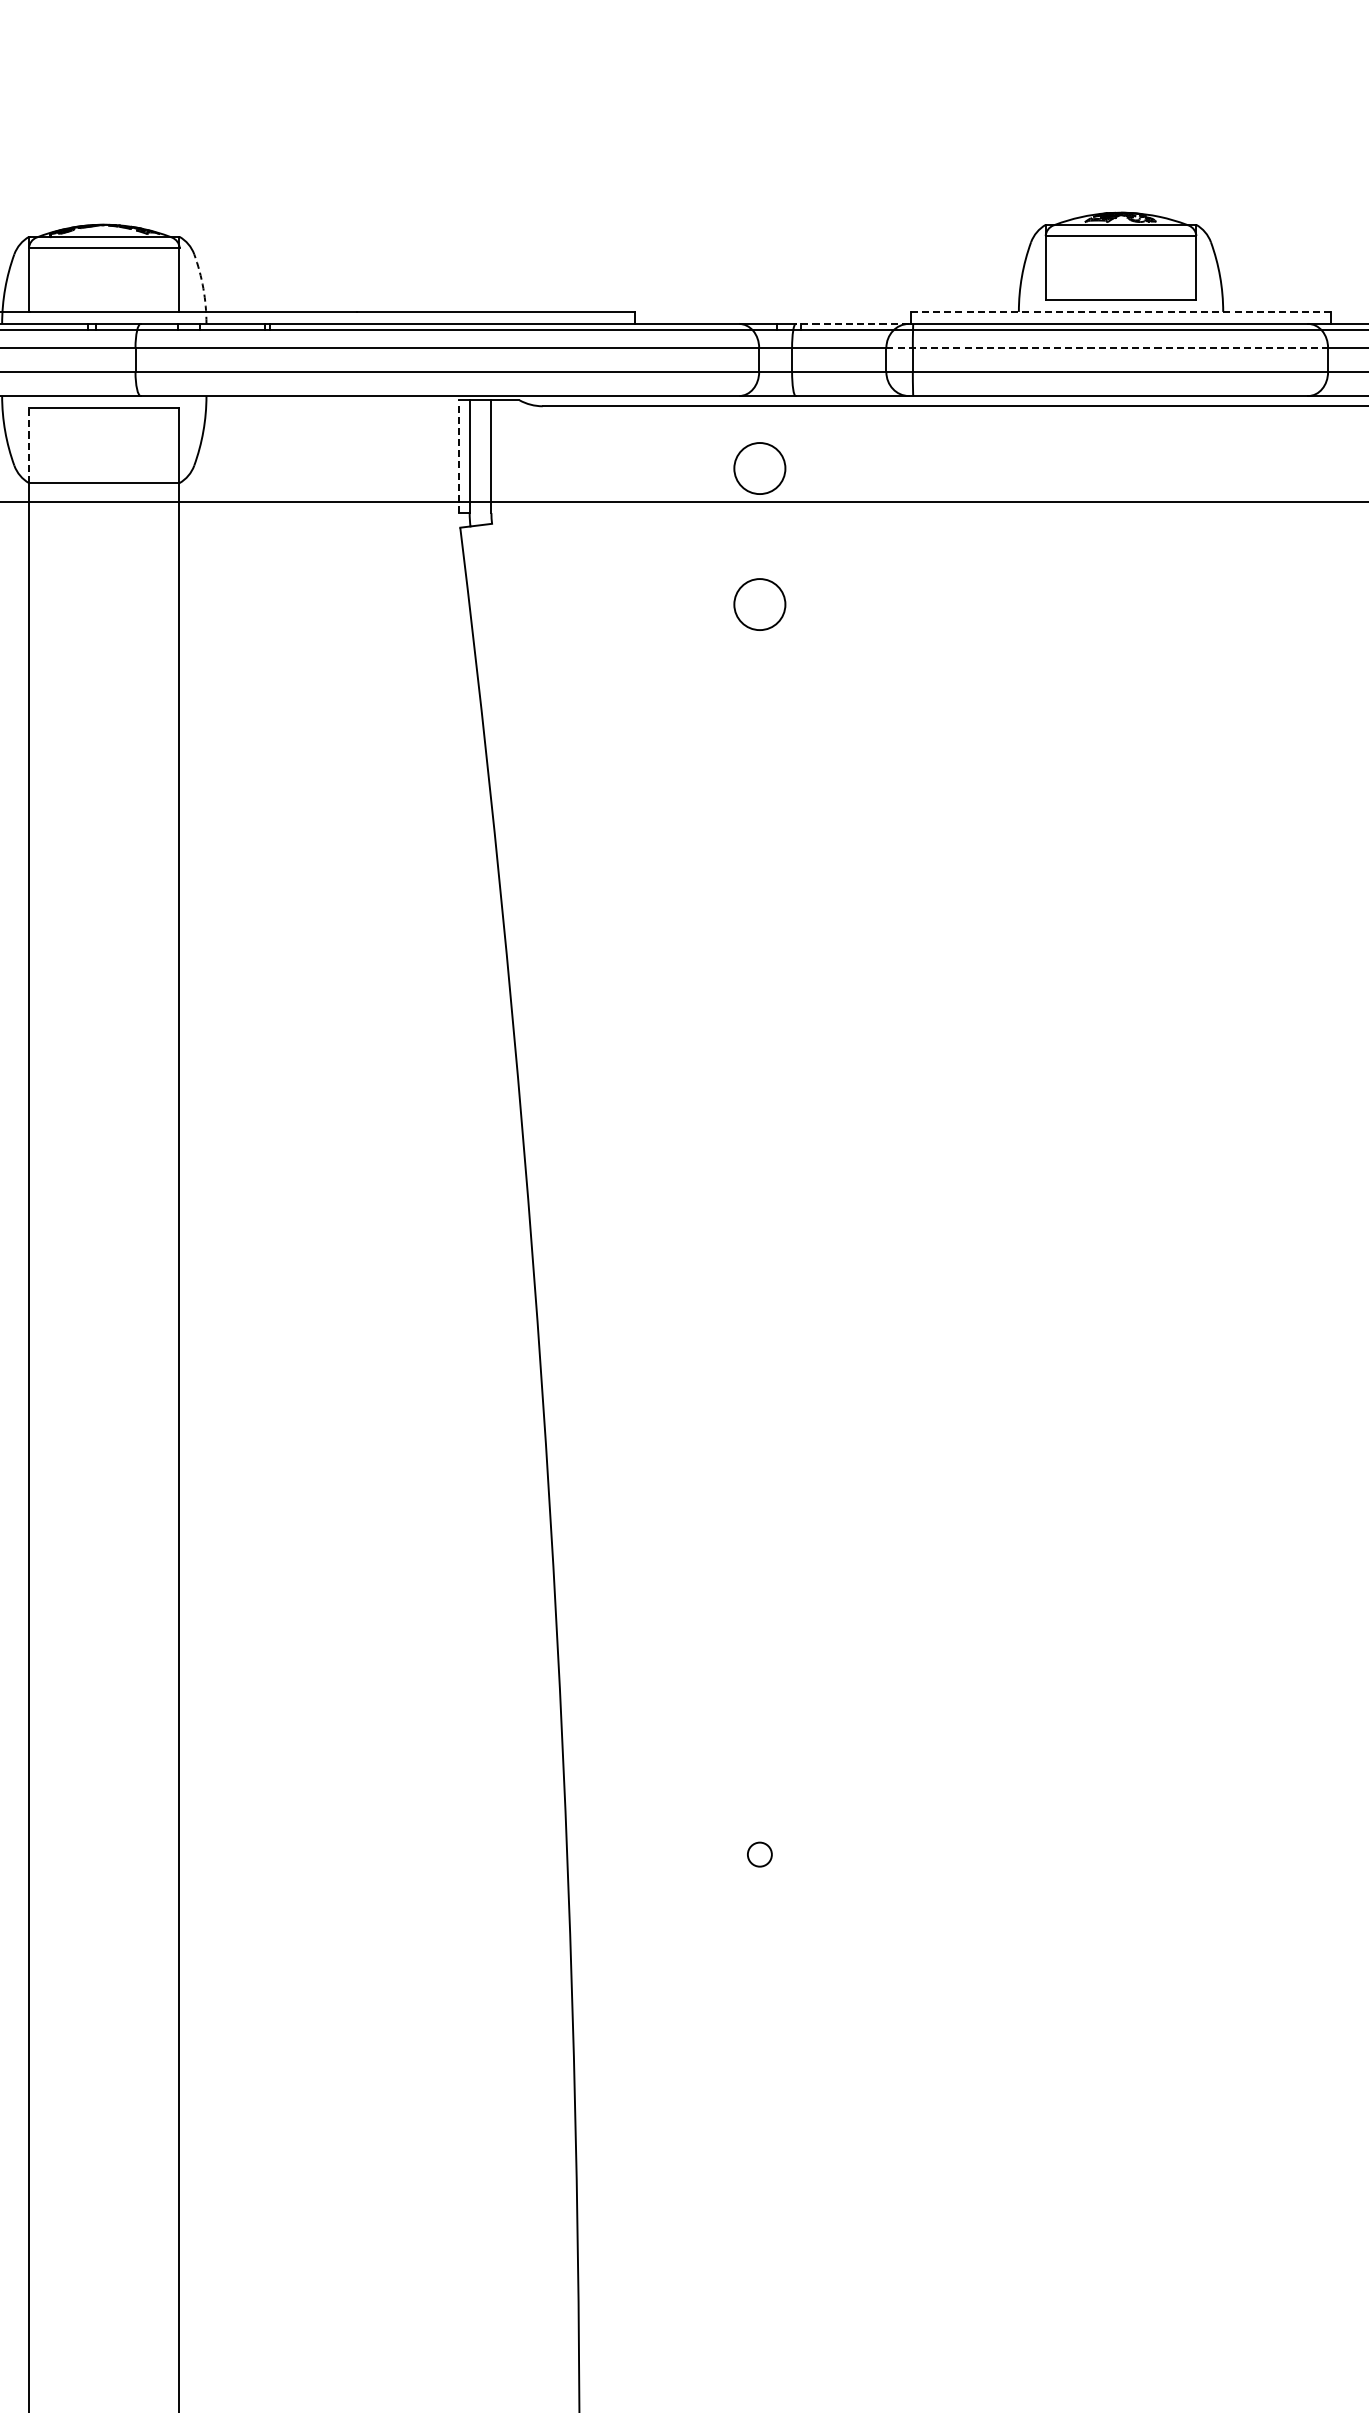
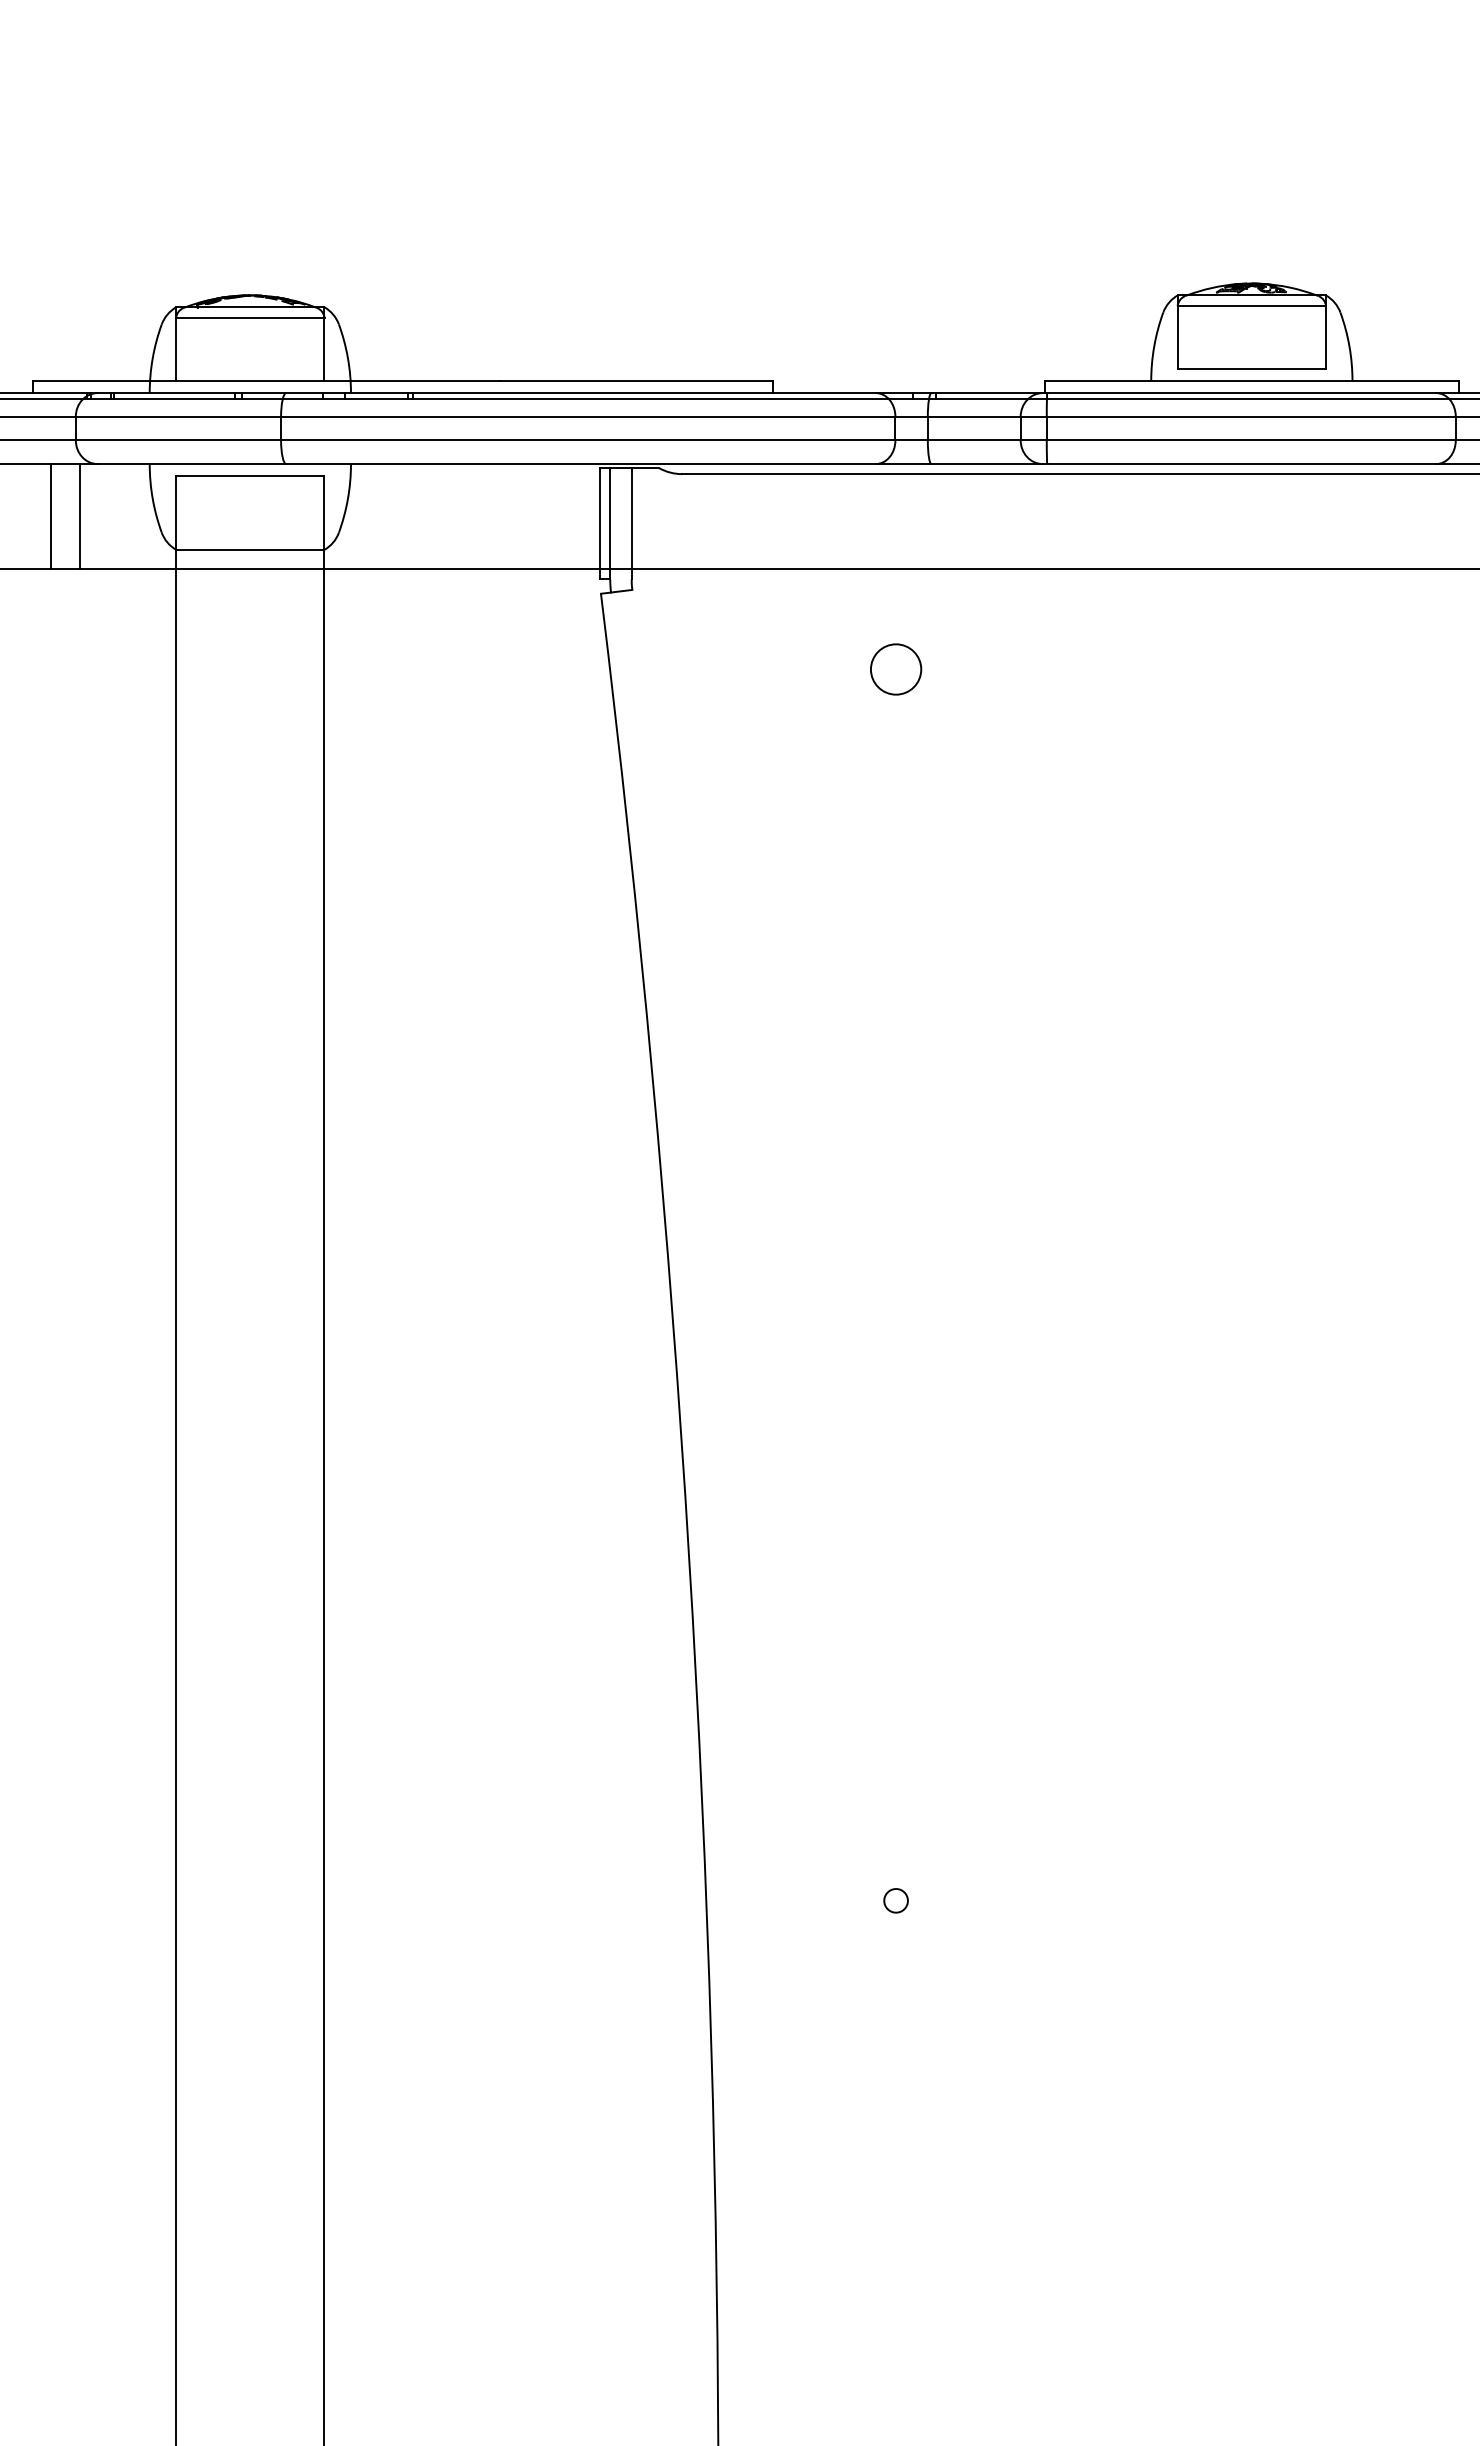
arc: (202, 288) -> (347, 358), dashed -> solid
line: (1121, 312) -> (1252, 381), dashed -> solid
line: (852, 324) -> (987, 393), dashed -> solid
line: (1107, 347) -> (1238, 416), dashed -> solid
line: (29, 445) -> (176, 512), dashed -> solid
line: (459, 456) -> (600, 523), dashed -> solid
circle: (760, 468) -> (896, 535), removed

